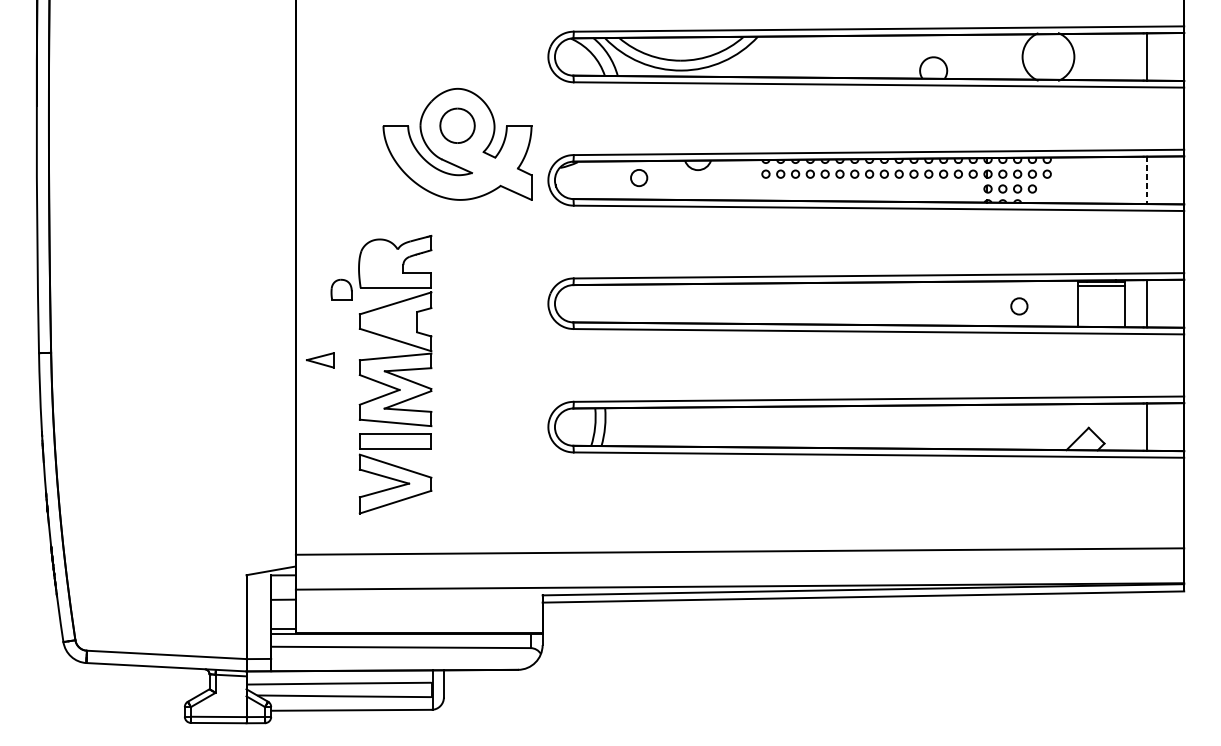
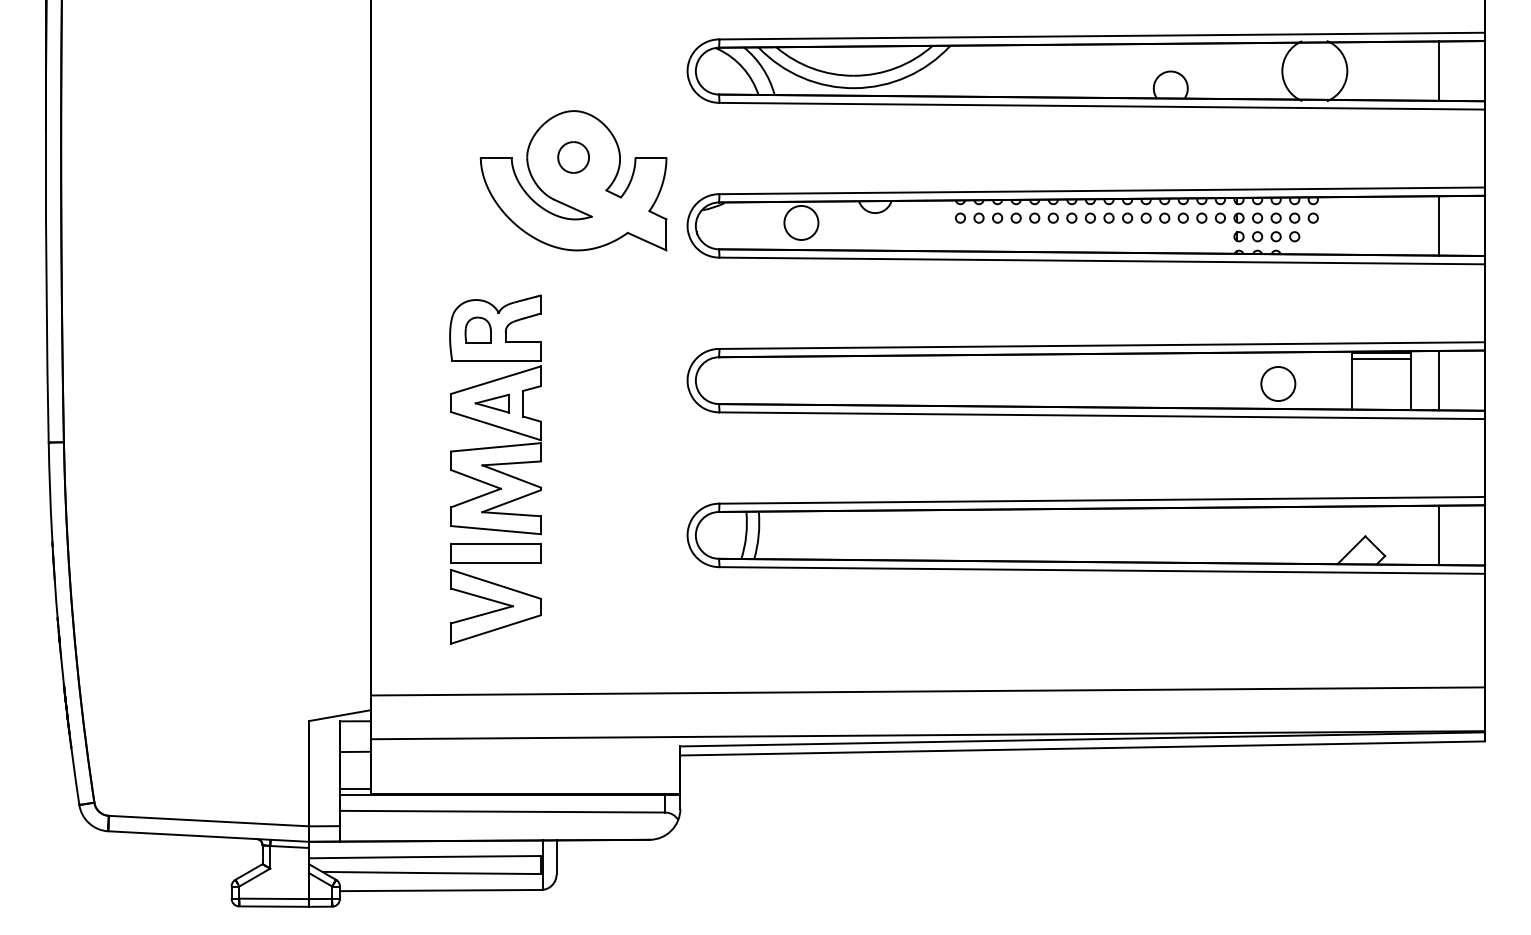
part: (457, 125) -> (573, 157), size x0.71
circle: (639, 177) -> (801, 222), size x1.67
line: (1147, 180) -> (1438, 225), dashed -> solid
part: (341, 289) -> (477, 329), moved
circle: (1019, 306) -> (1278, 383), size x1.67
part: (320, 360) -> (492, 403), moved

